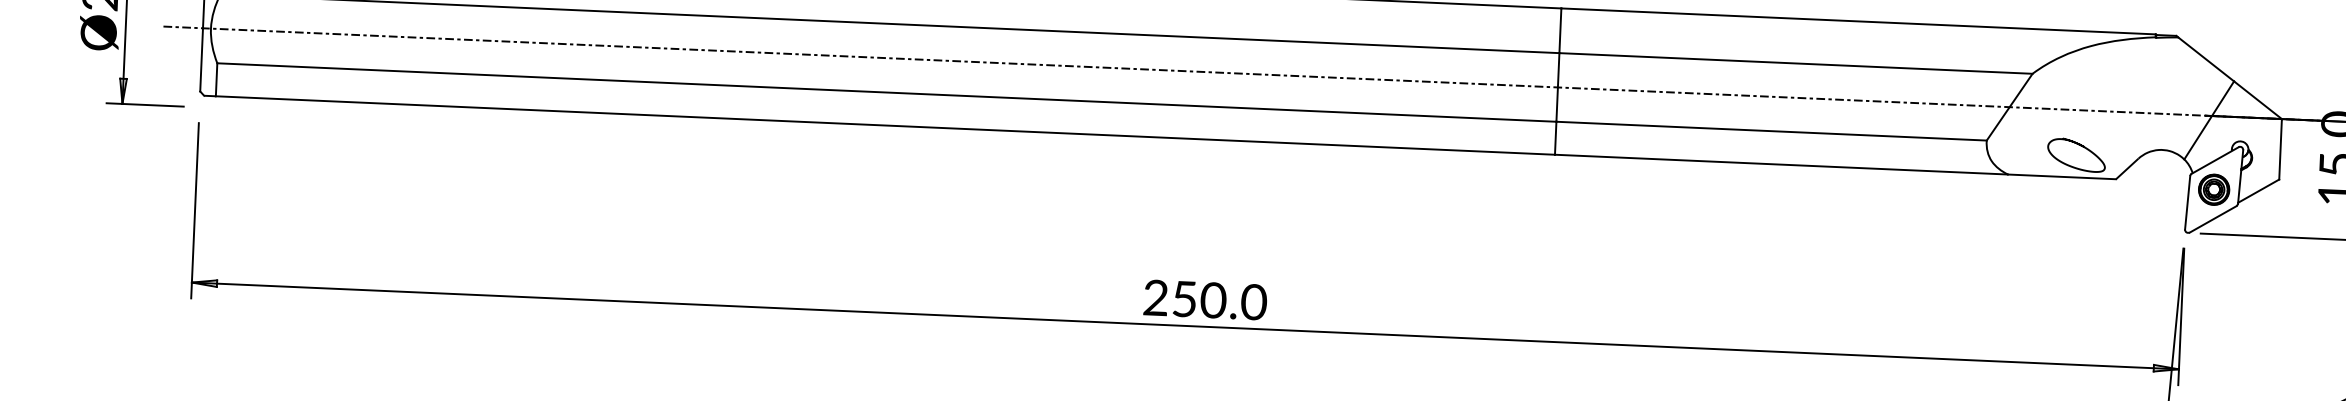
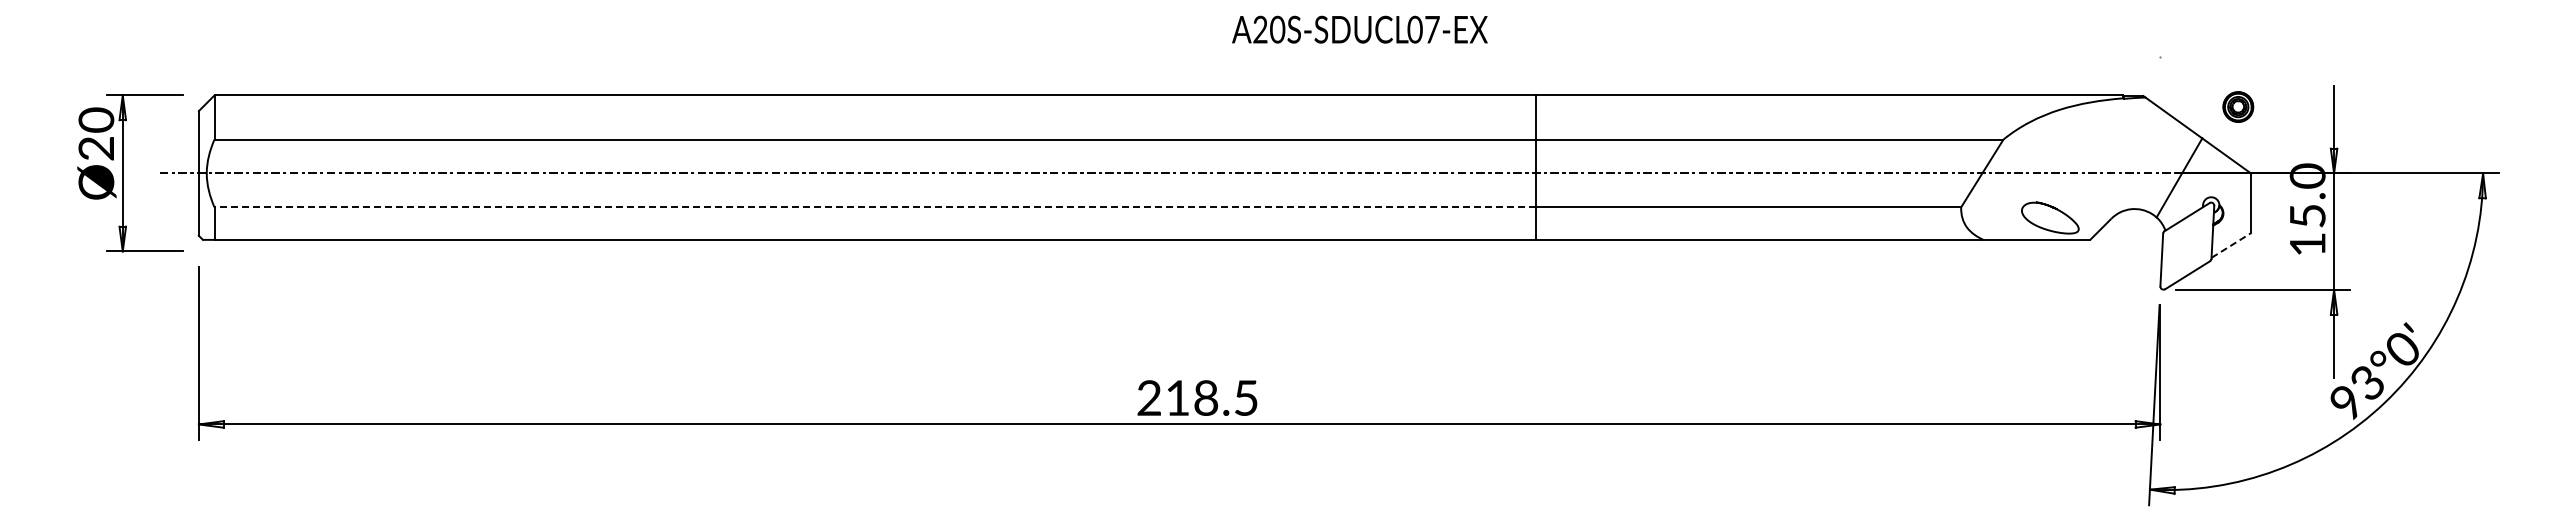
line: (886, 92) -> (875, 207), solid -> dashed
part: (2214, 189) -> (2238, 106), moved
line: (2258, 191) -> (2231, 245), solid -> dashed
text: (1219, 300) -> (1212, 397), 250.0 -> 218.5

